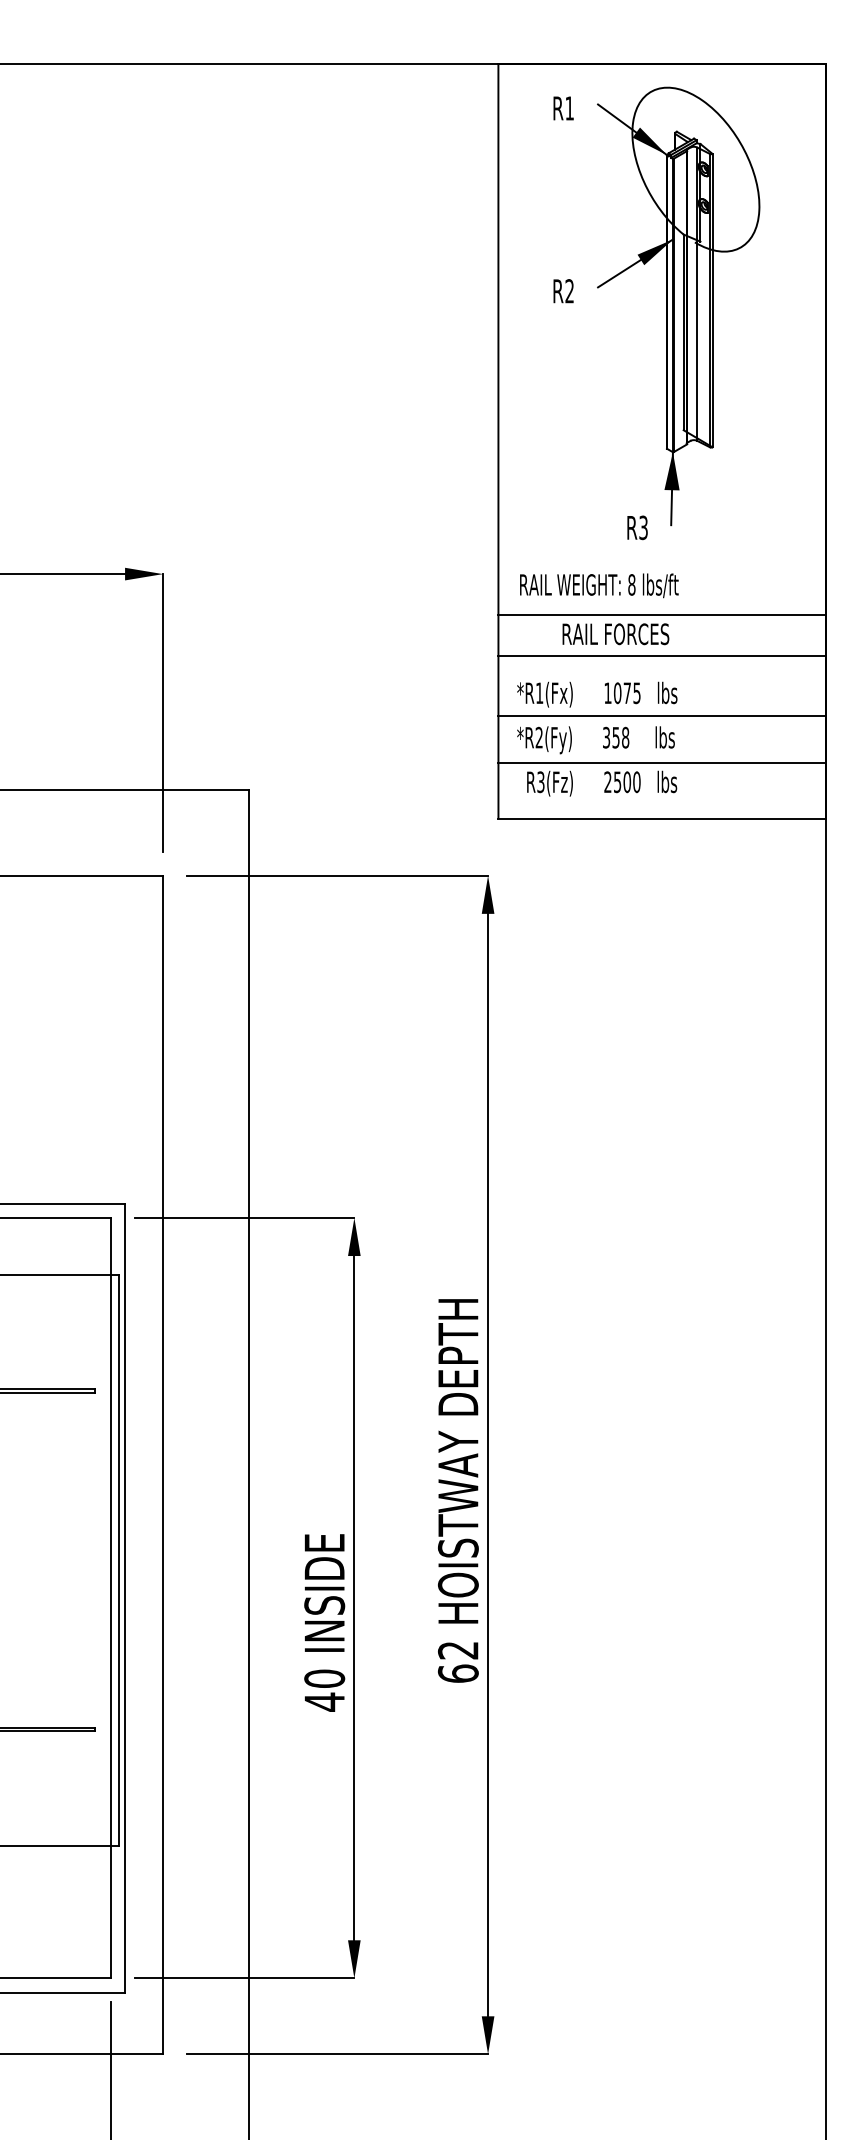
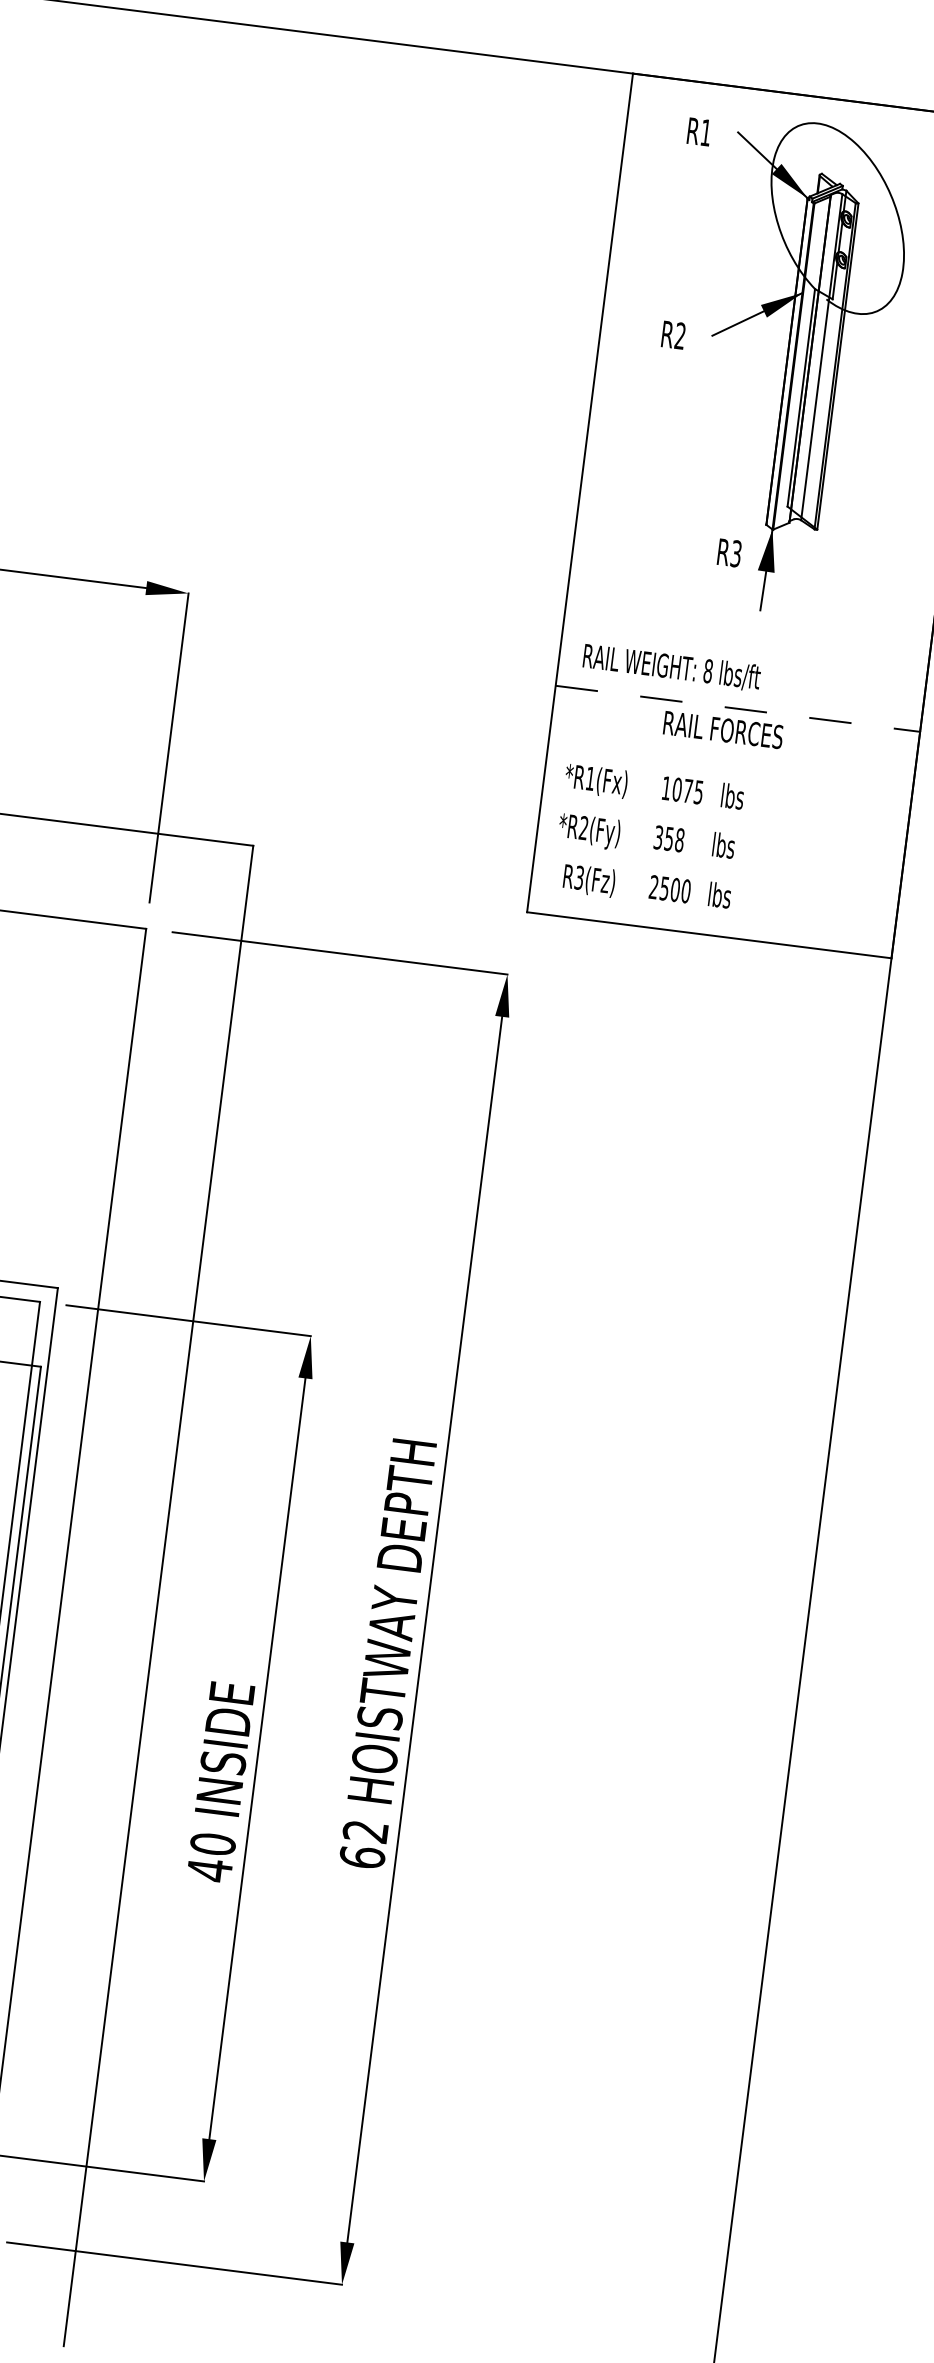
text: (637, 527) -> (729, 552), moved
line: (662, 614) -> (738, 708), solid -> dashed
text: (615, 634) -> (722, 730), moved
line: (662, 656) -> (732, 755), removed
line: (662, 716) -> (723, 821), removed
line: (662, 763) -> (717, 874), removed

